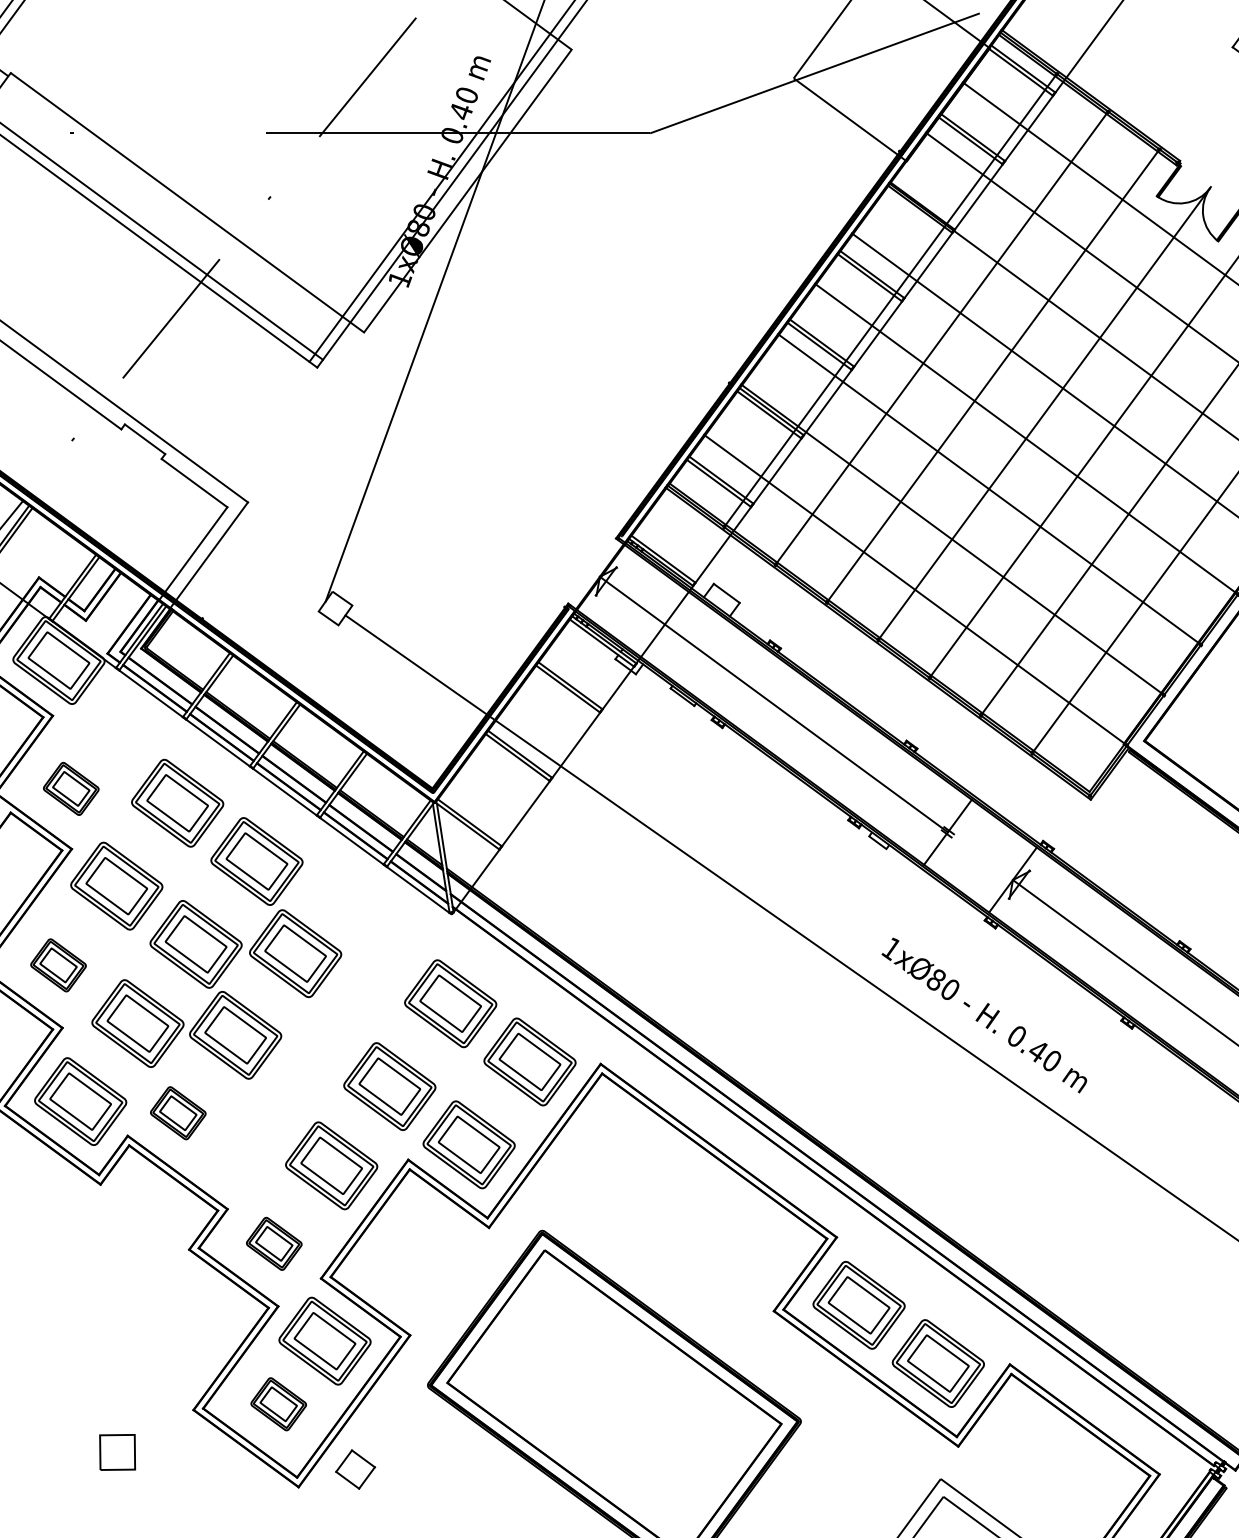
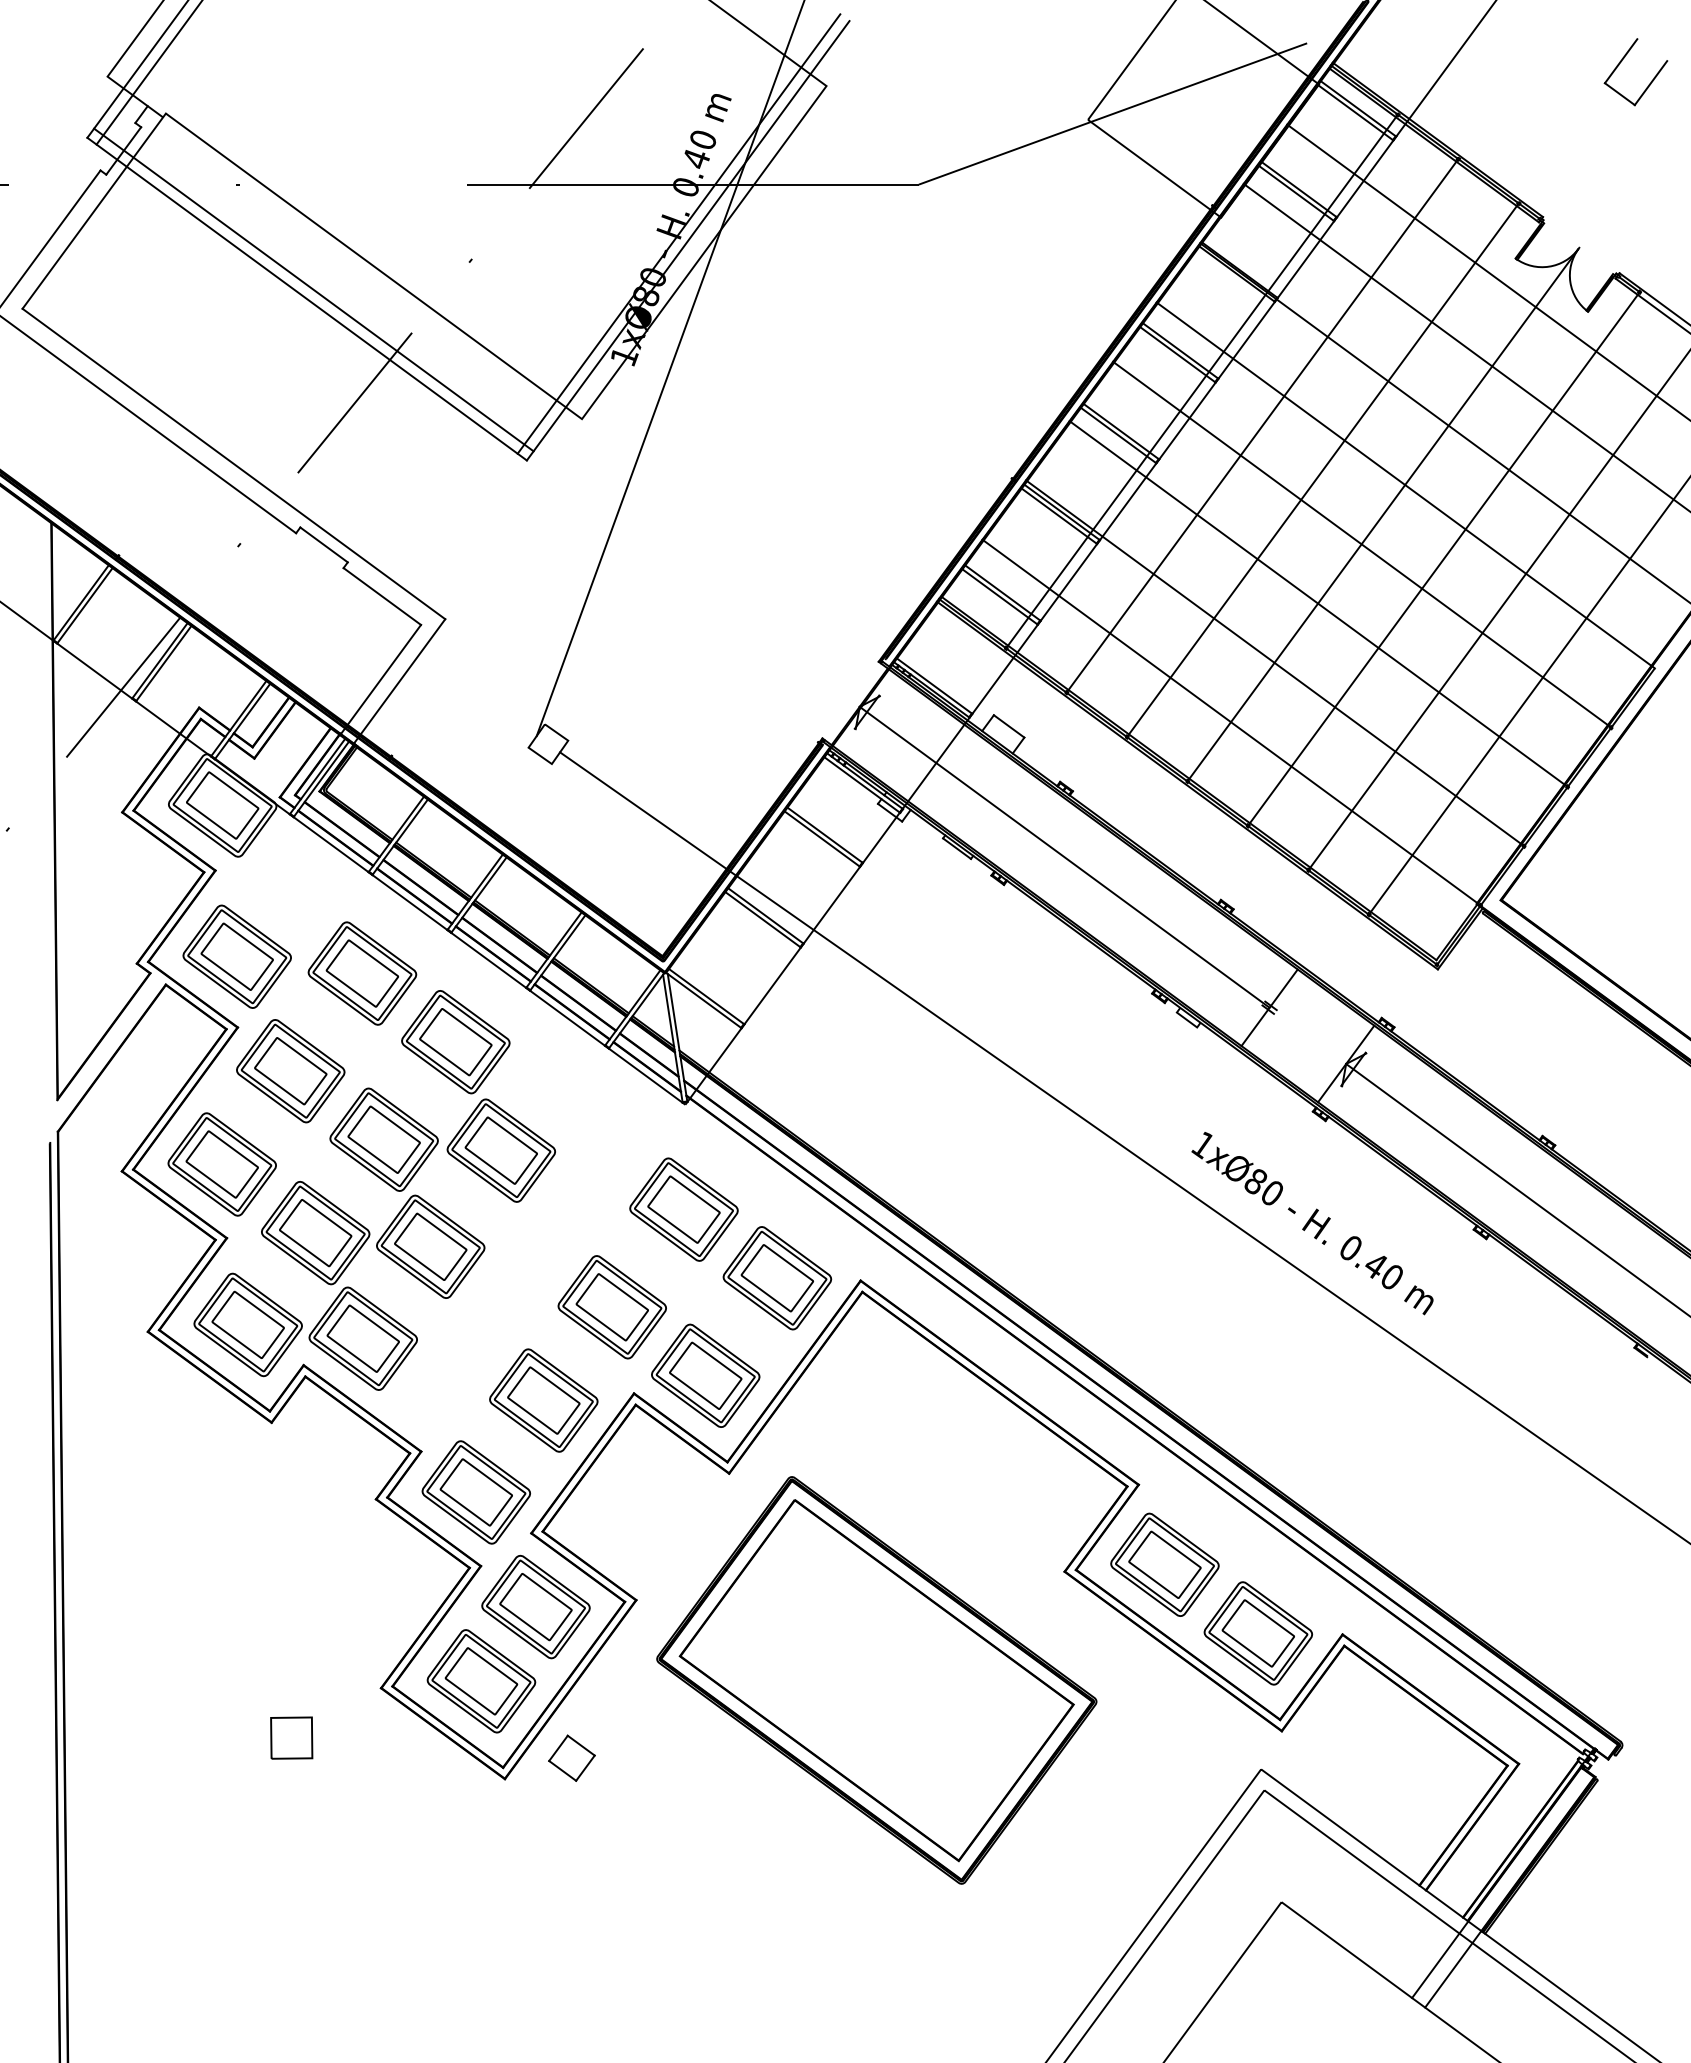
part: (70, 788) -> (236, 956), size x1.67
part: (57, 965) -> (221, 1164), size x1.67
part: (177, 1113) -> (362, 1338), size x1.67
part: (273, 1243) -> (475, 1492), size x1.67
part: (278, 1404) -> (481, 1681), size x1.67

